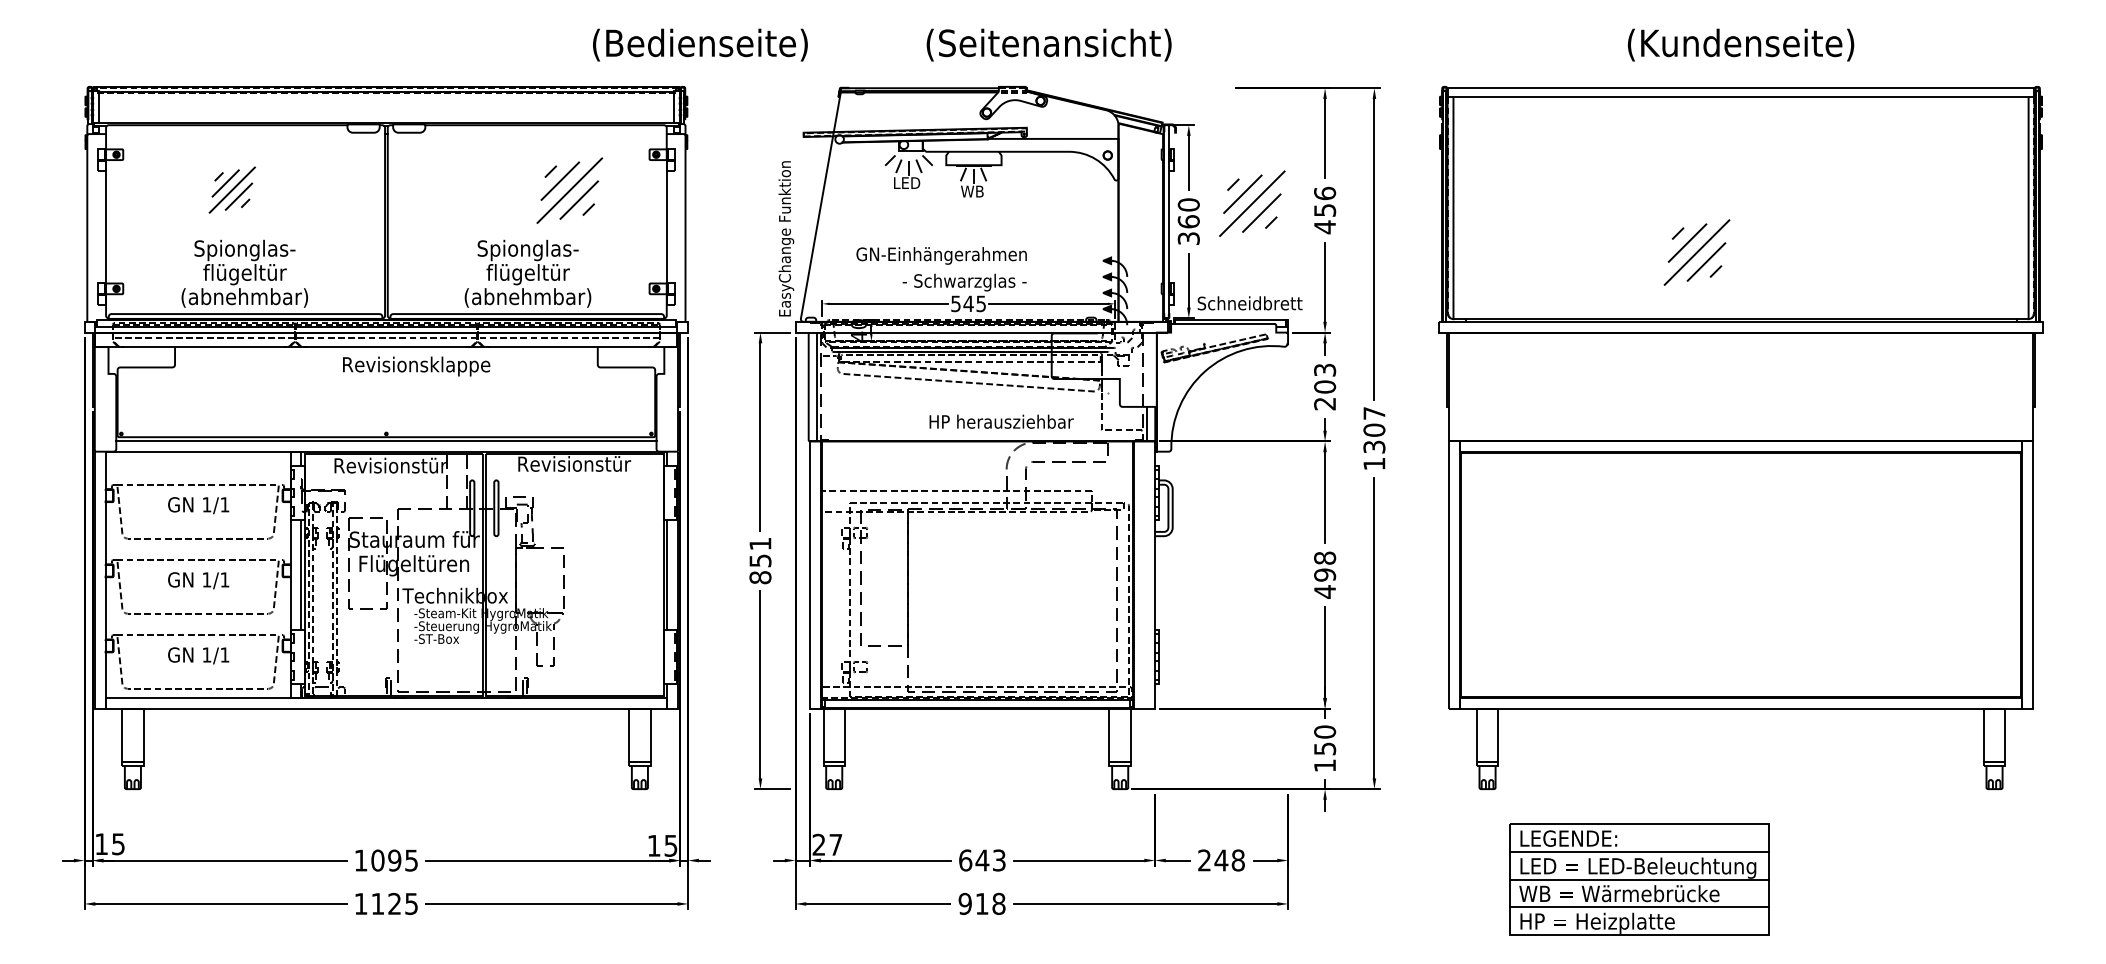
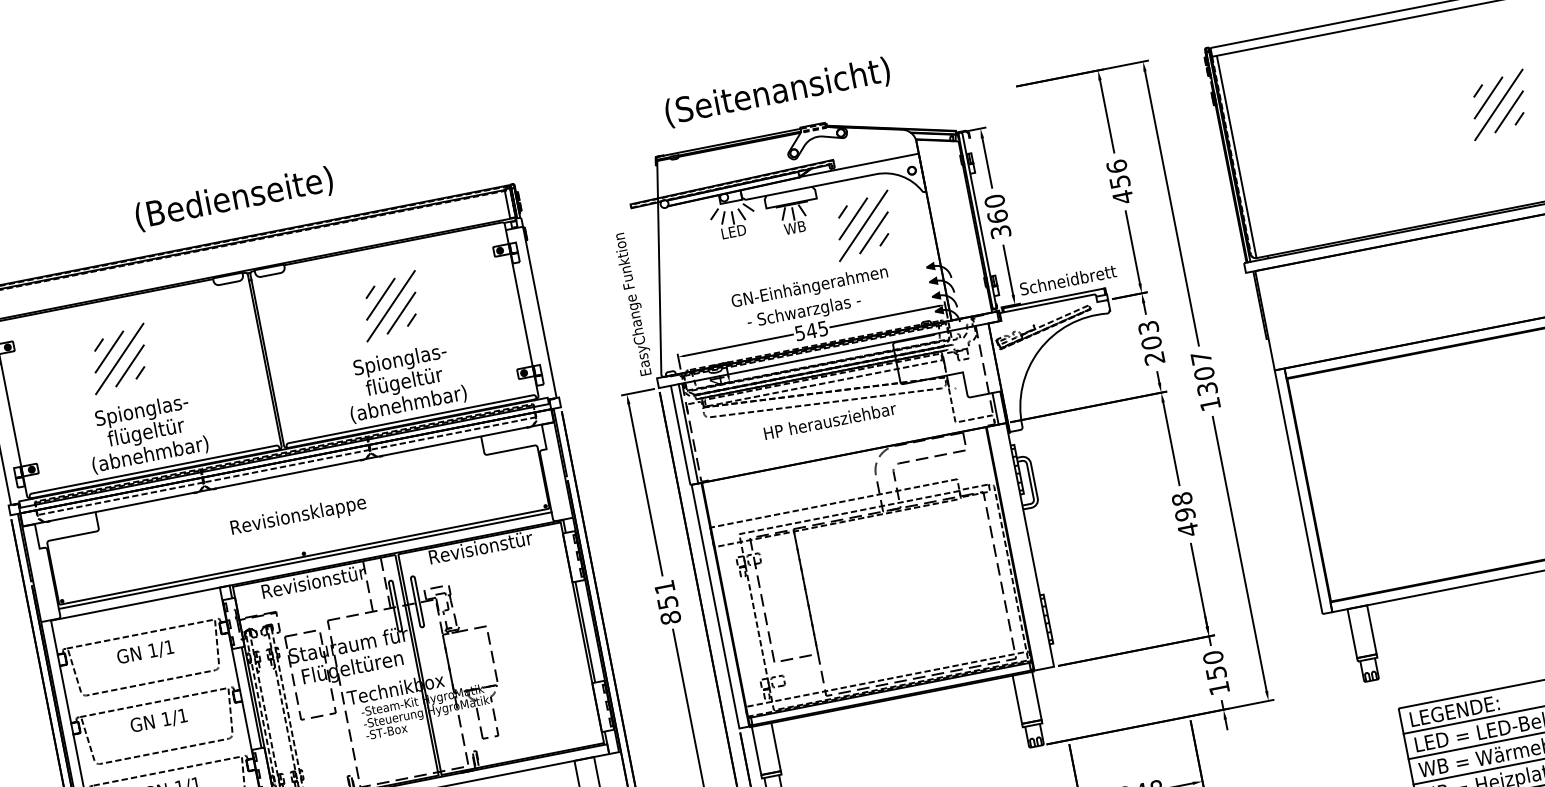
text: (700, 44) -> (234, 198), moved
text: (1048, 44) -> (776, 92), moved
part: (232, 189) -> (119, 358), size x1.43
part: (569, 190) -> (390, 306), moved
part: (1252, 203) -> (863, 225), moved
part: (1696, 252) -> (1498, 104), moved
text: (941, 255) -> (809, 287), moved
text: (416, 366) -> (298, 516), moved
text: (1001, 421) -> (830, 420), moved

